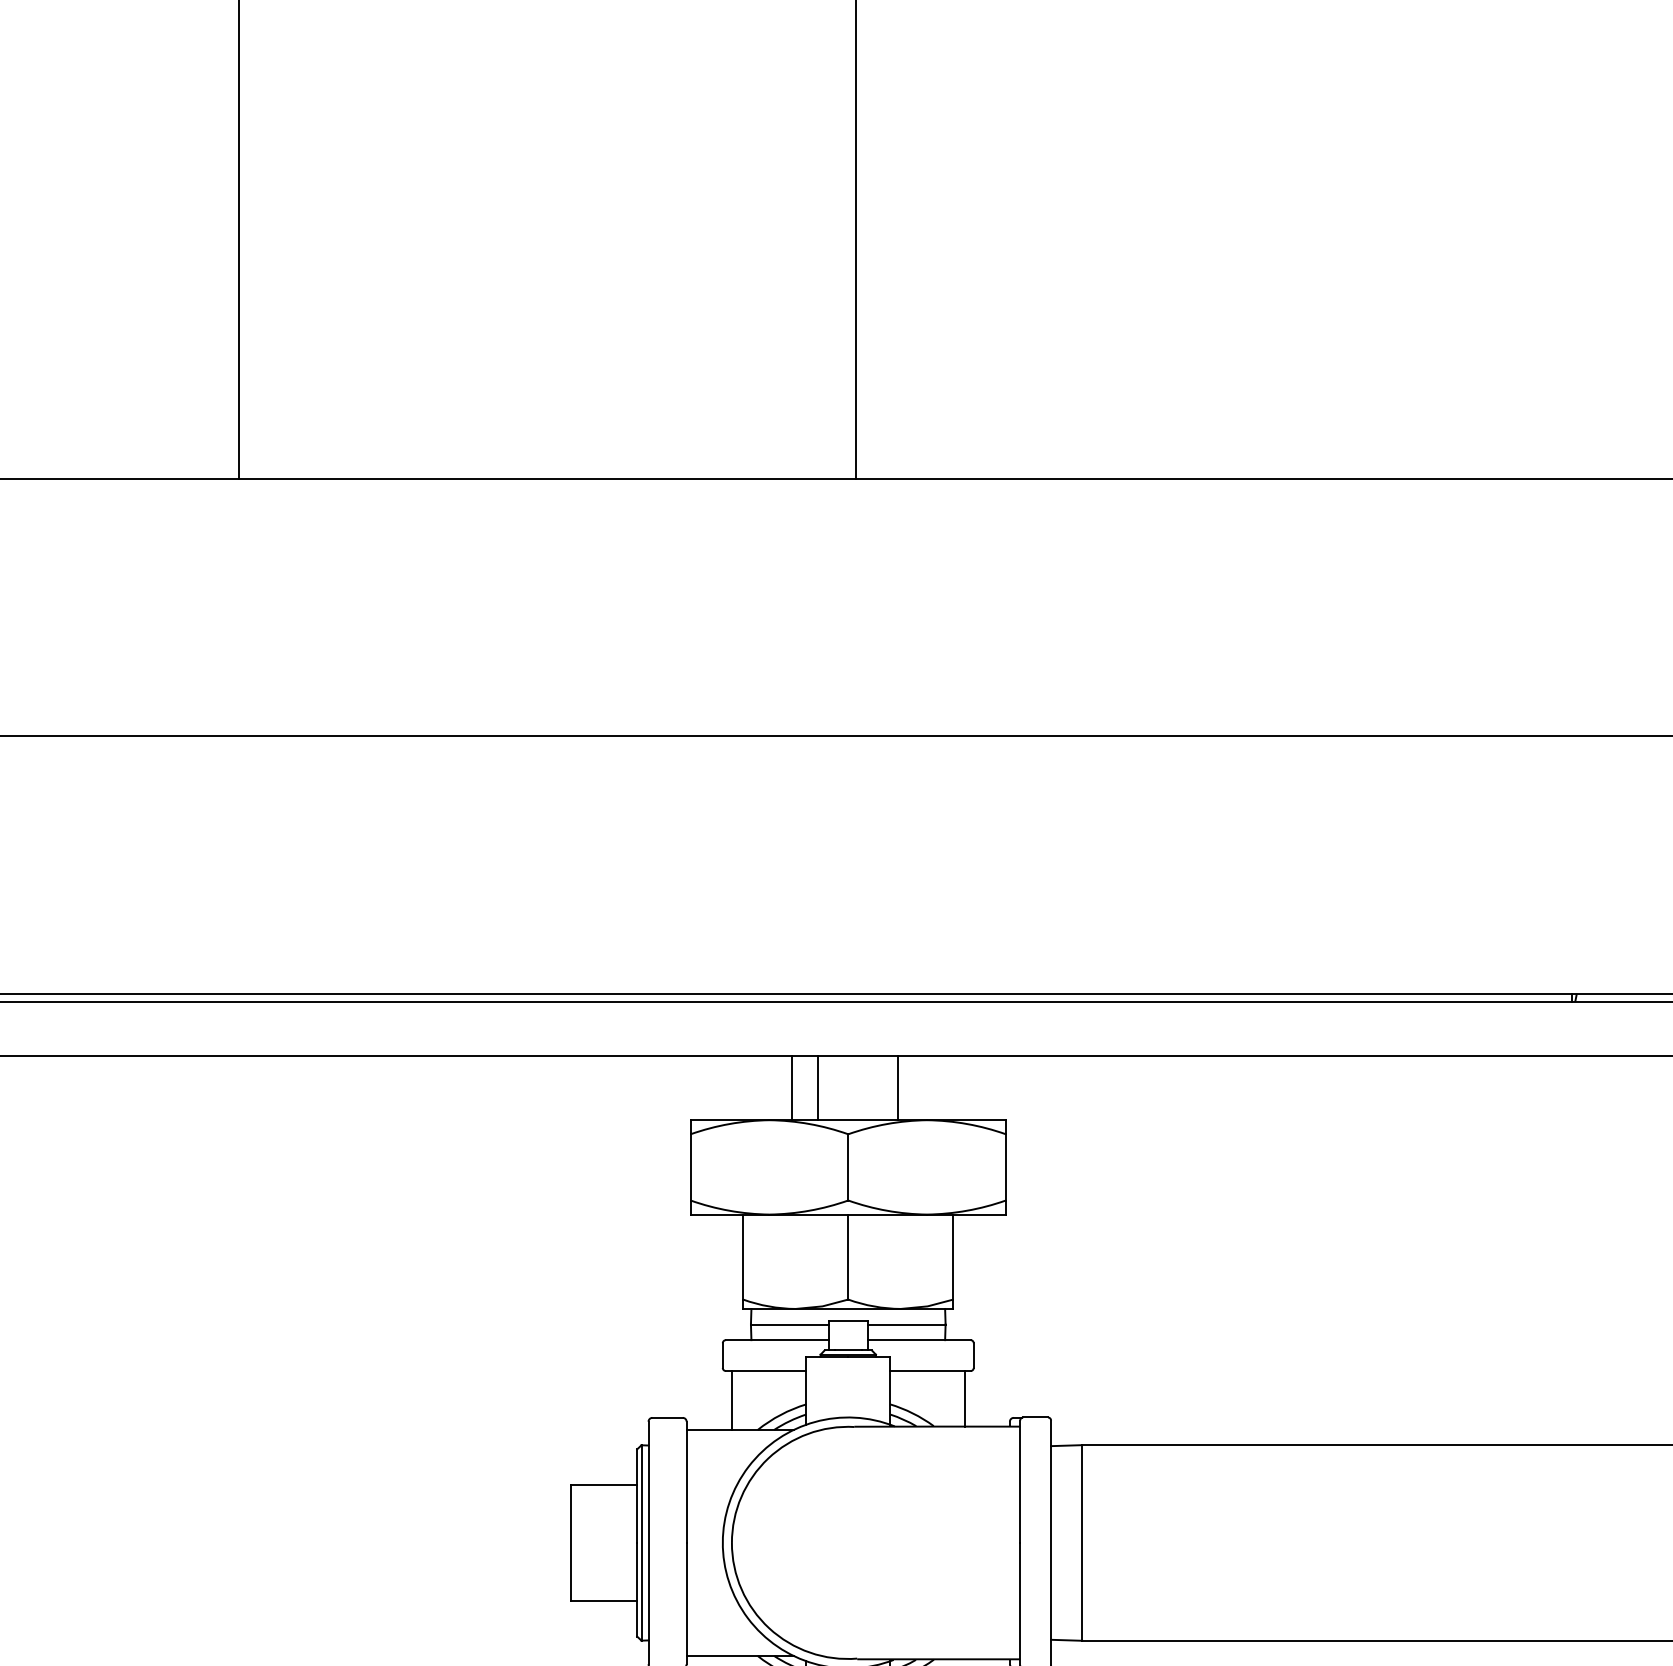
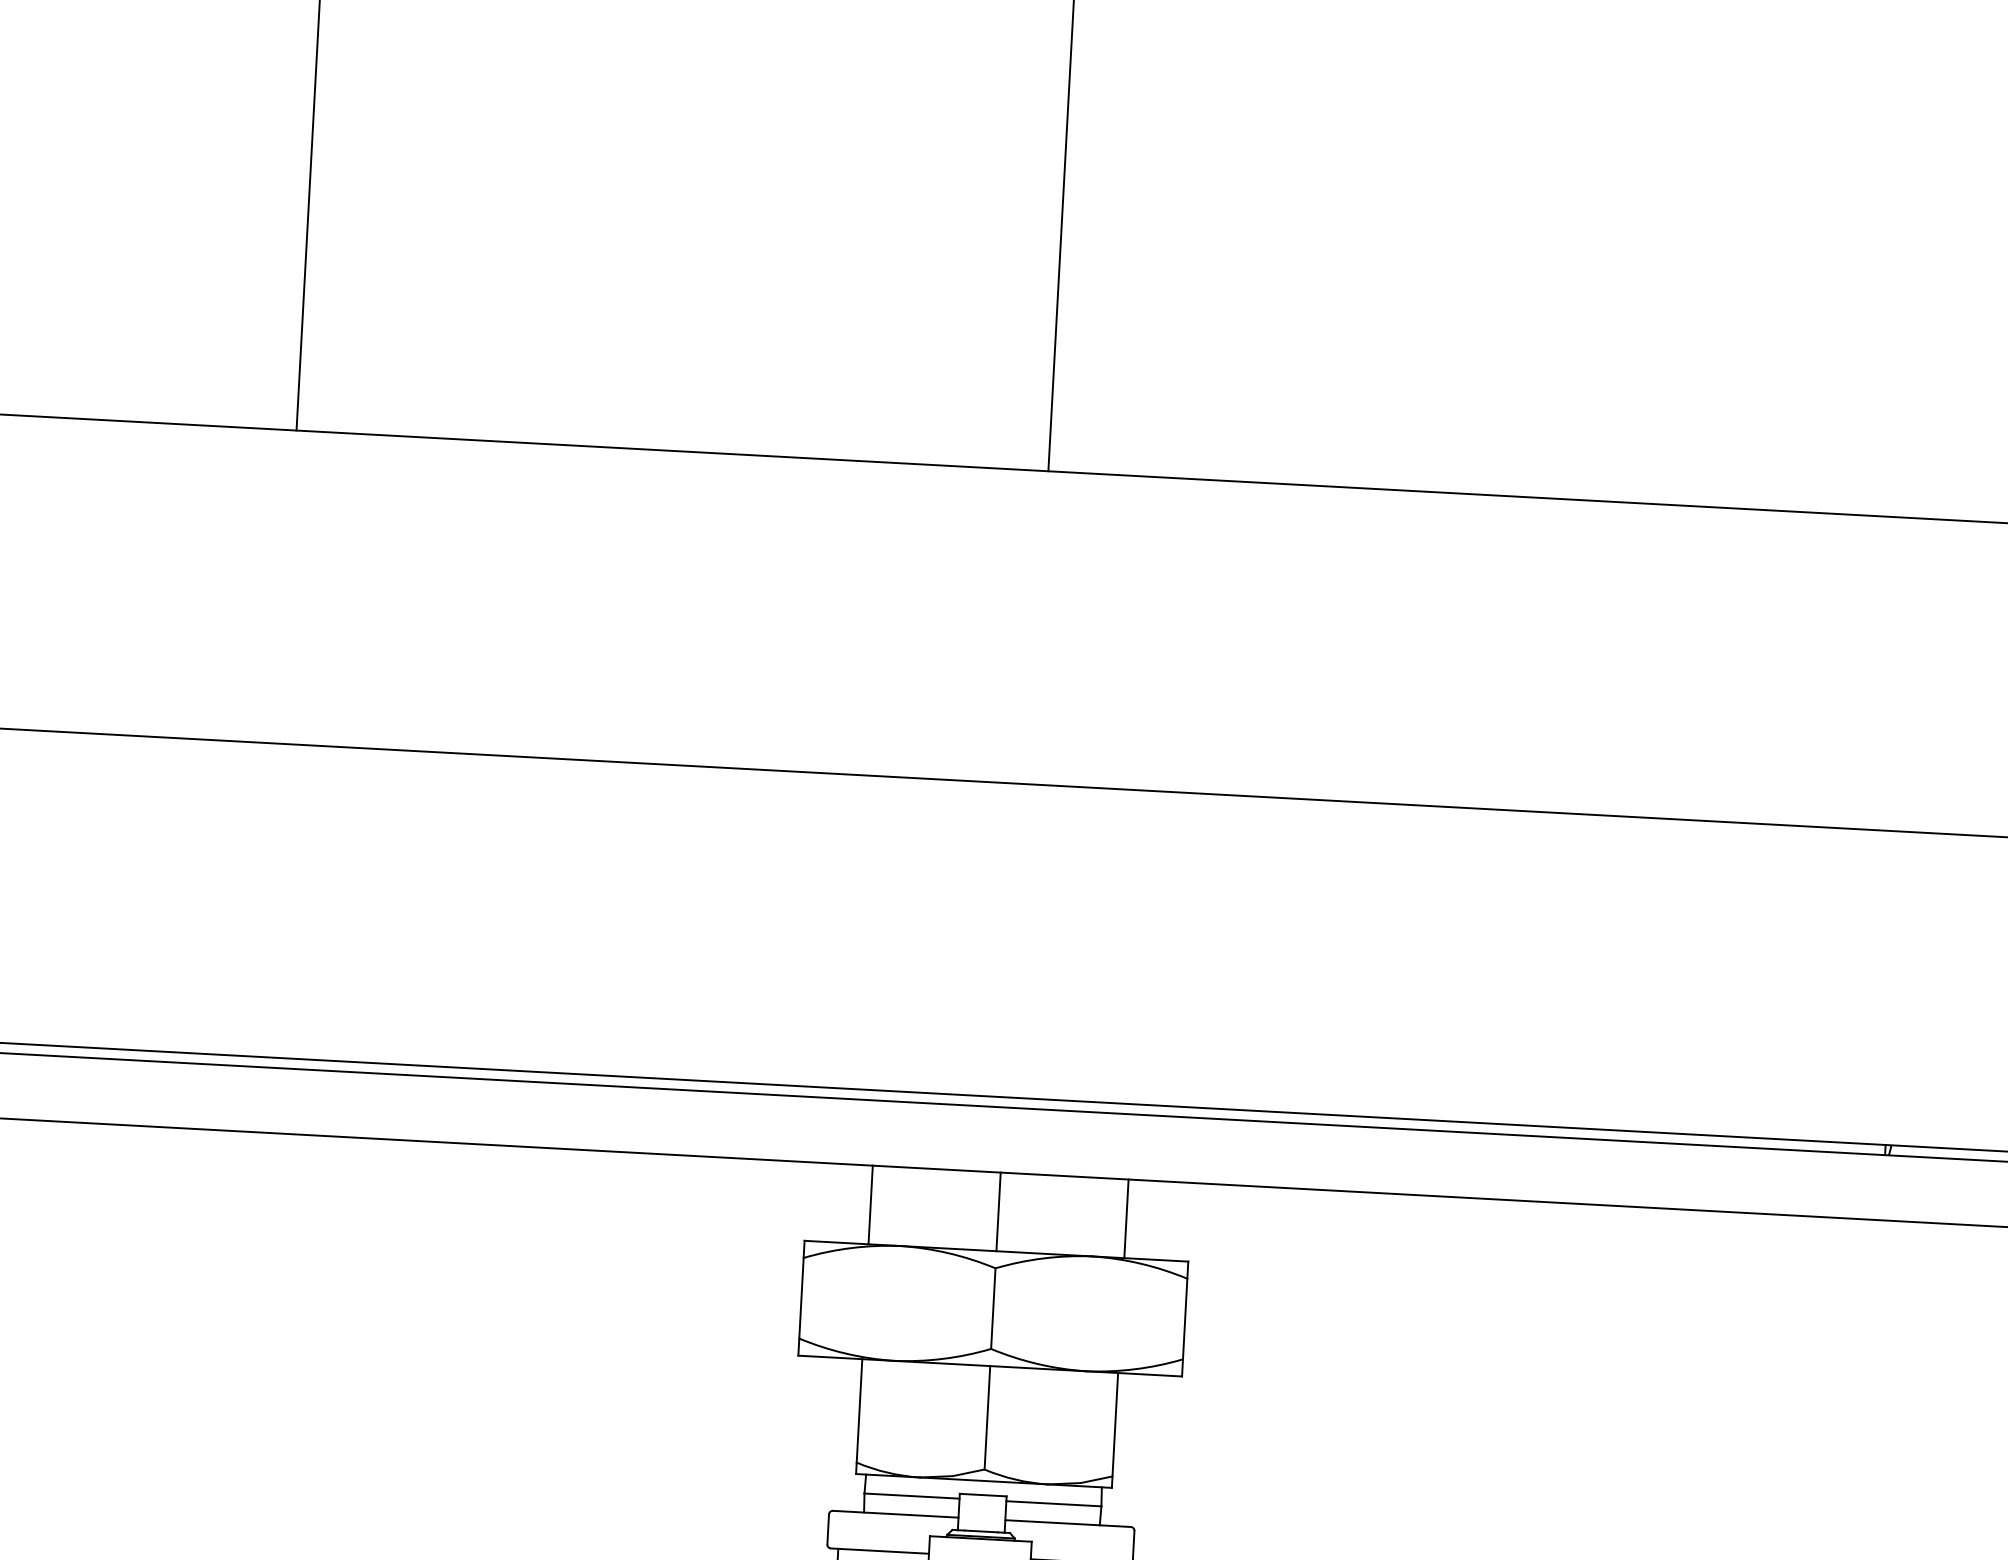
line: (792, 1087) -> (998, 1211), moved
line: (818, 1087) -> (871, 1204), moved
line: (898, 1087) -> (1126, 1218), moved

